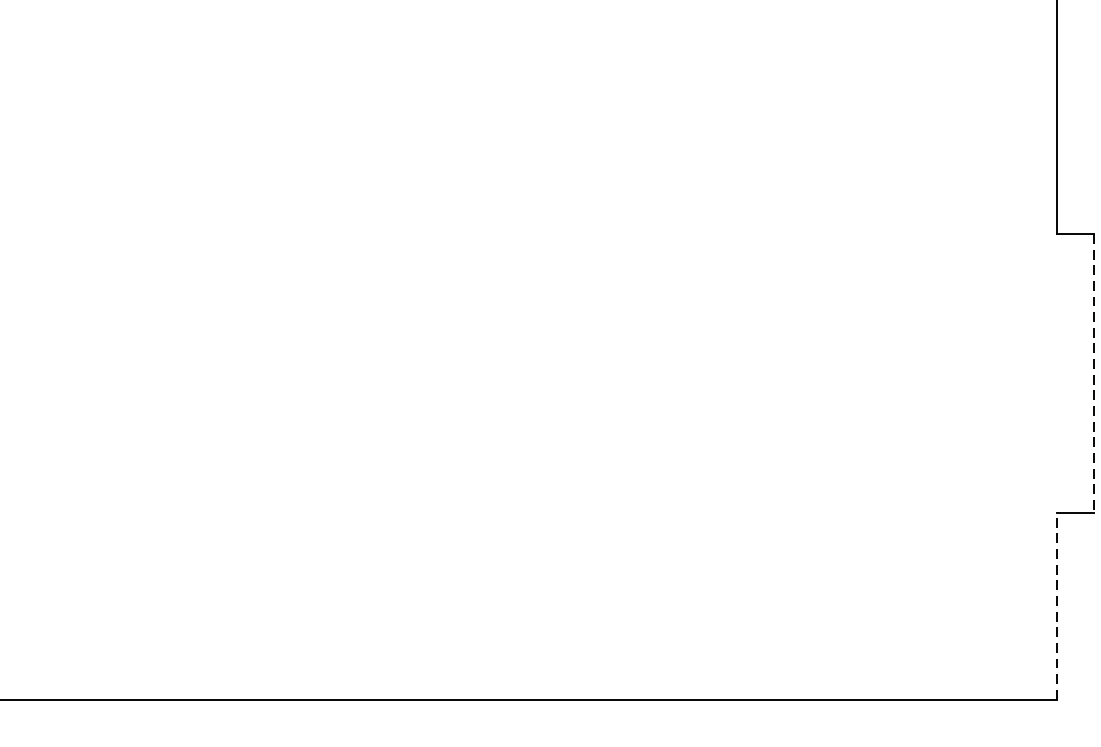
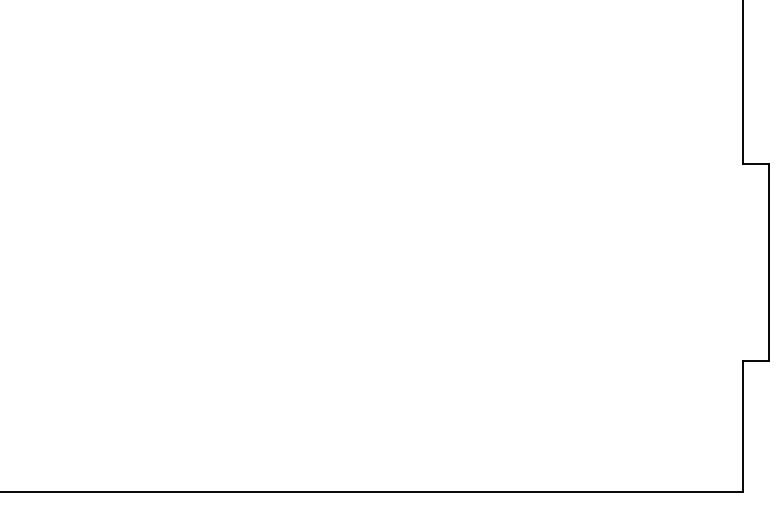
line: (1094, 374) -> (769, 263), dashed -> solid
line: (1057, 605) -> (743, 425), dashed -> solid

